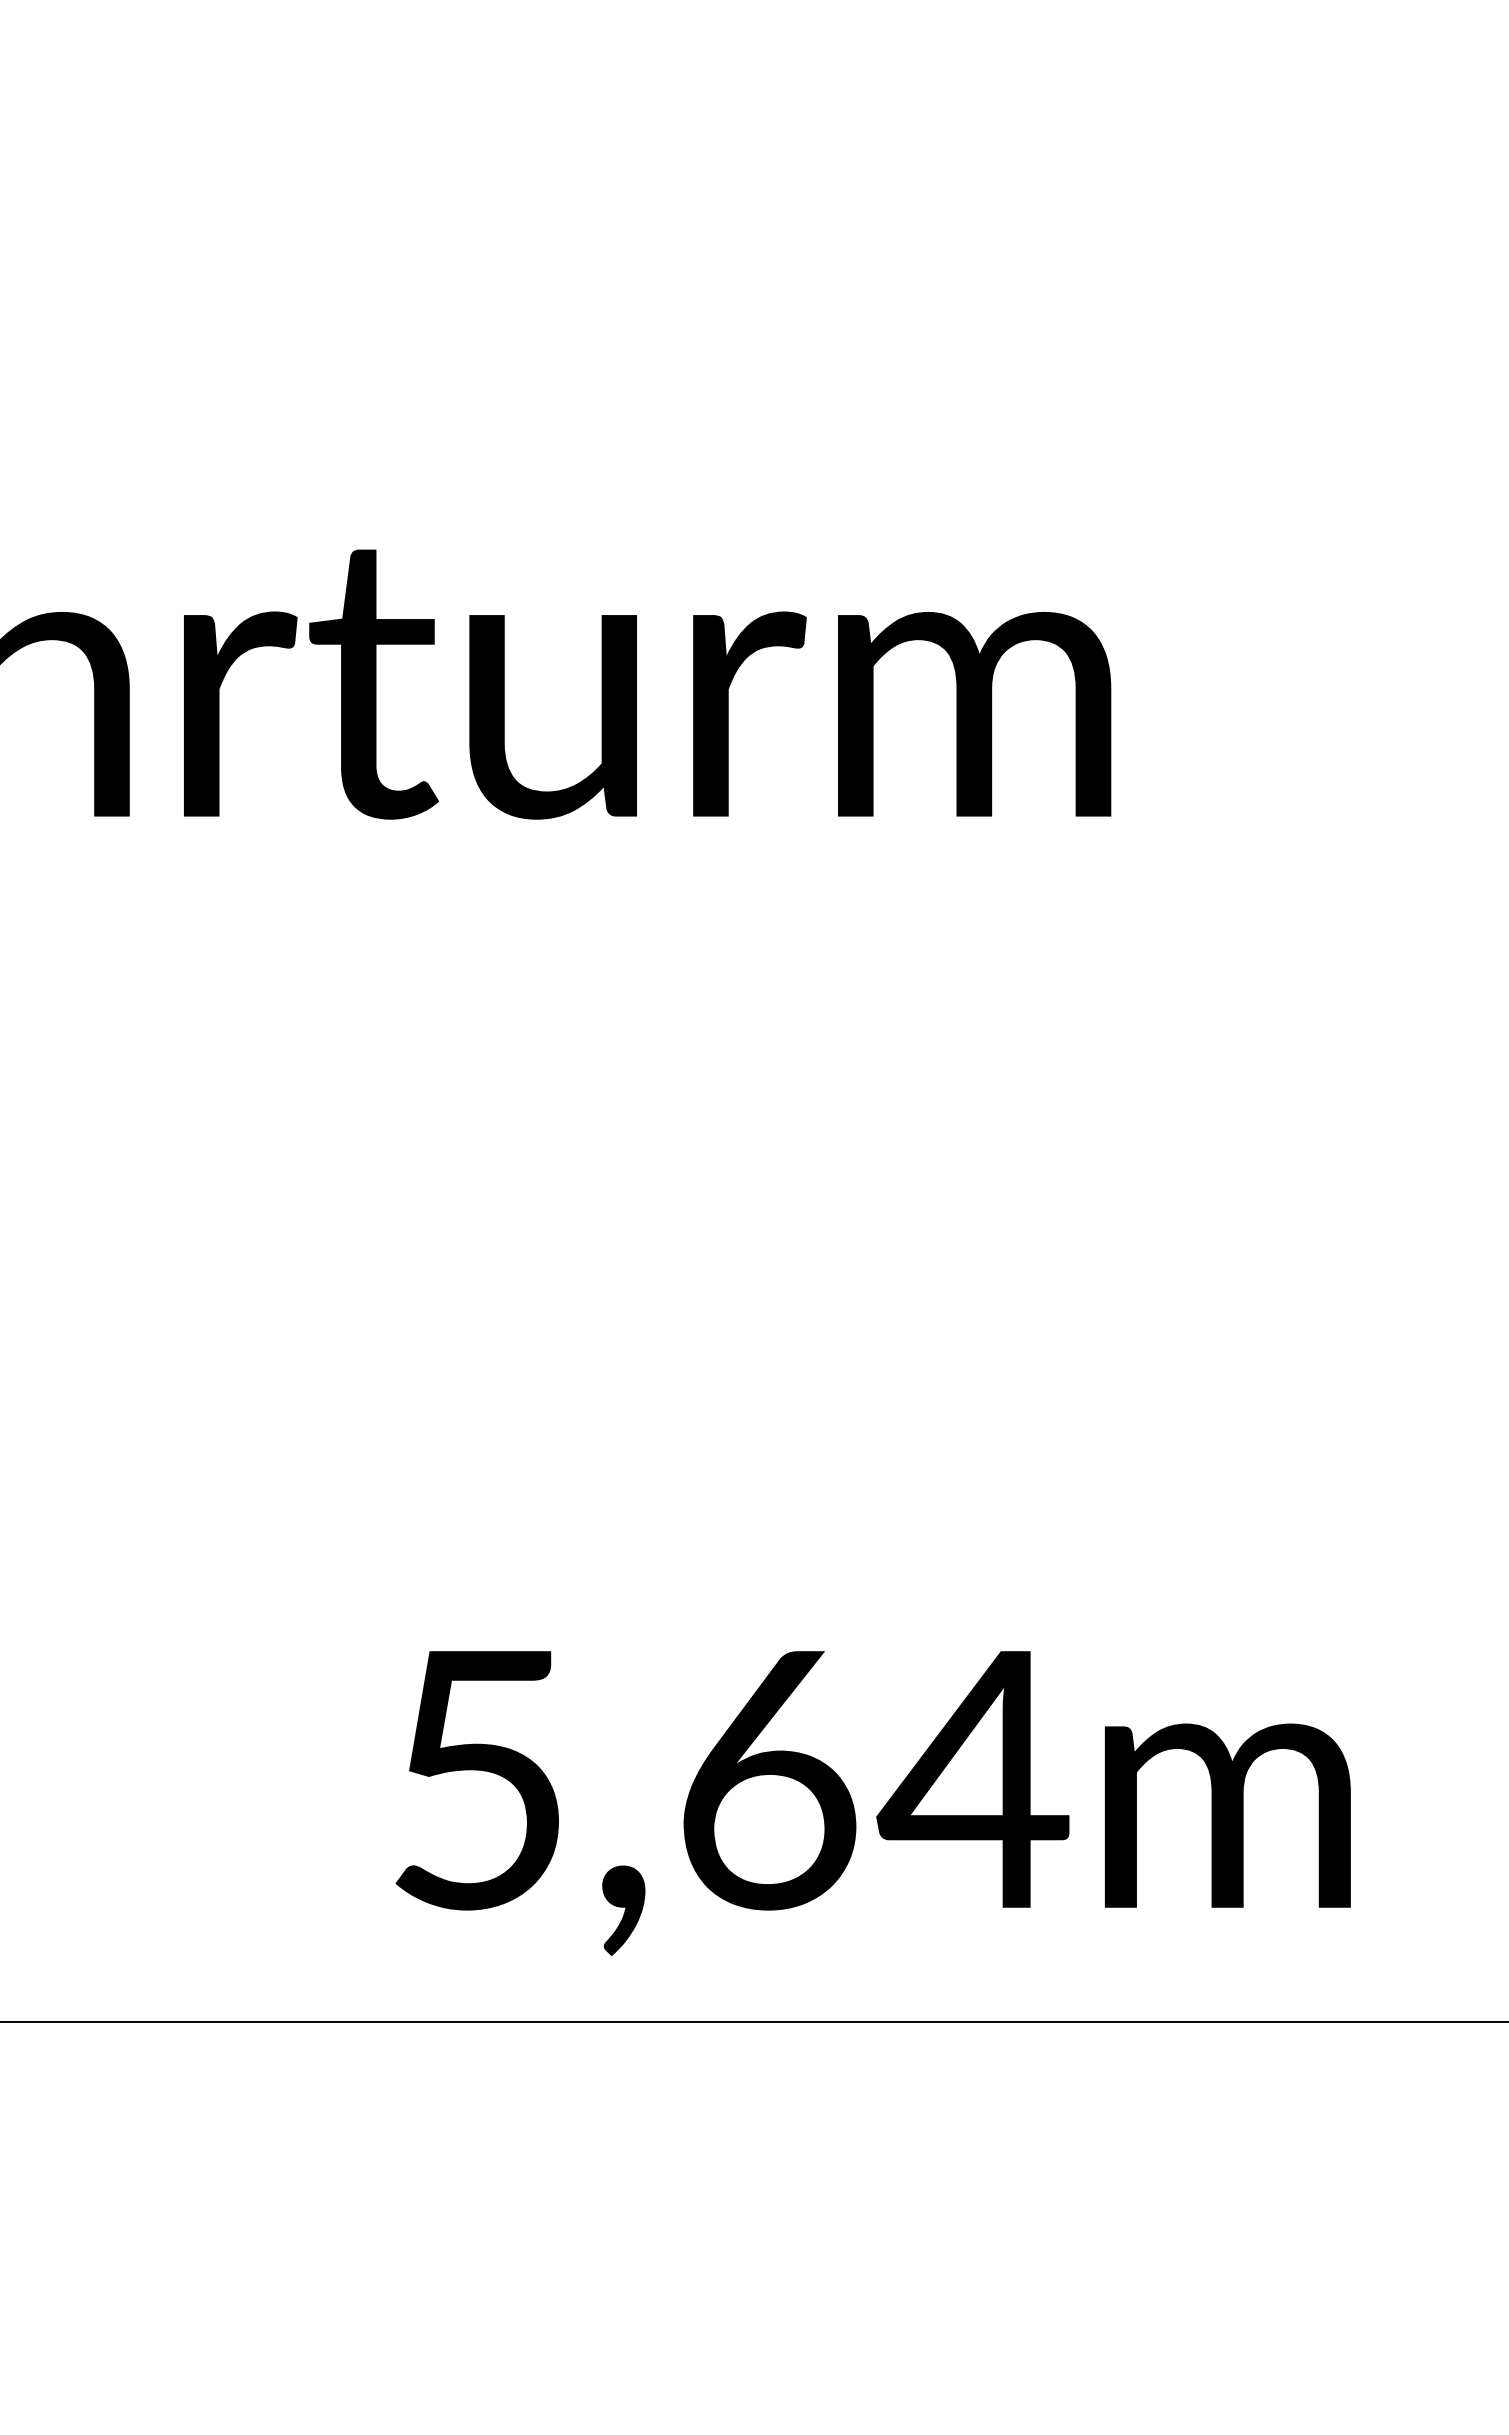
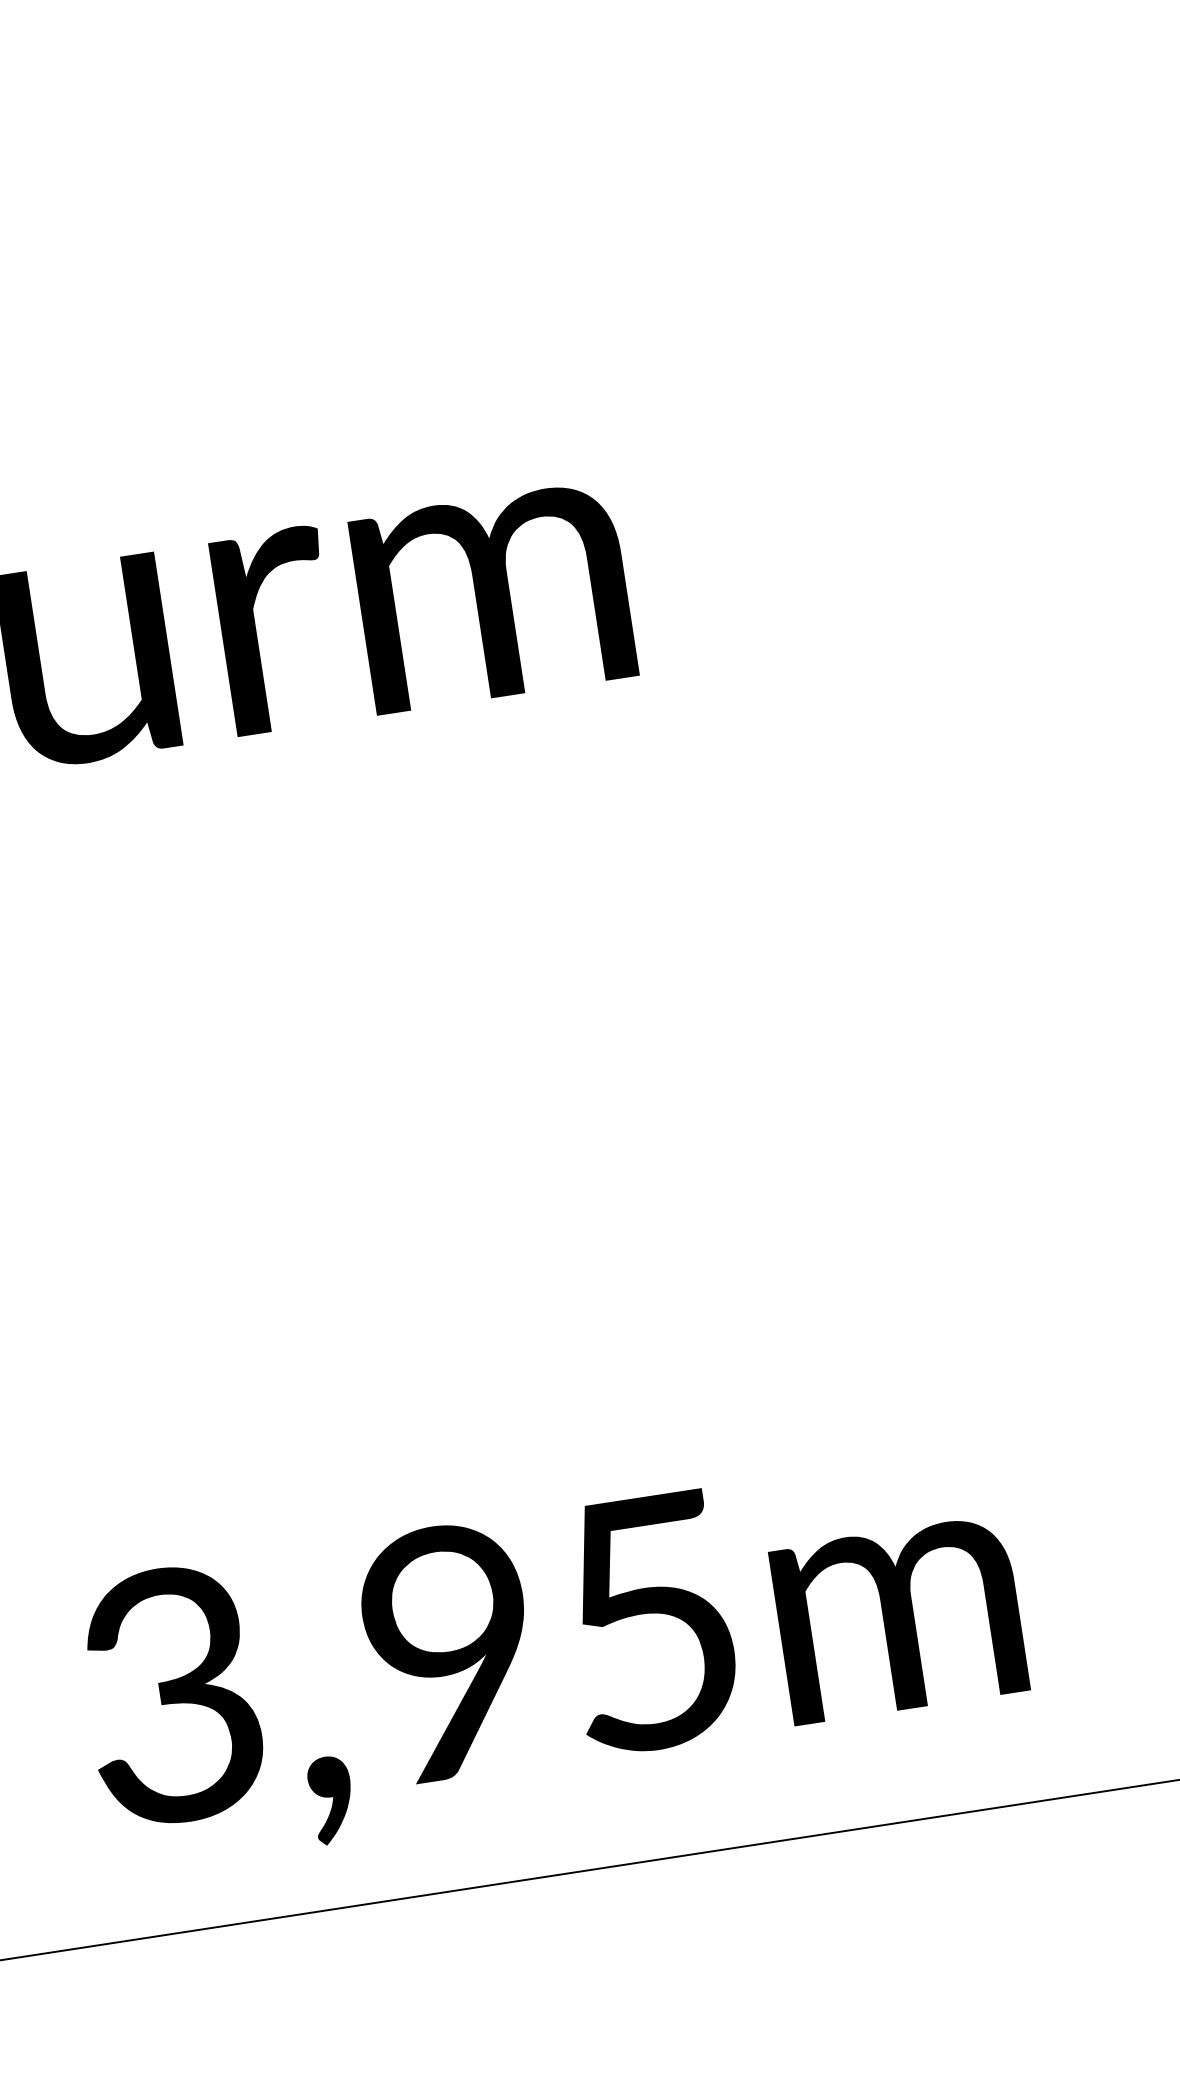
text: (730, 1779) -> (415, 1658), 5,64m -> 3,95m

